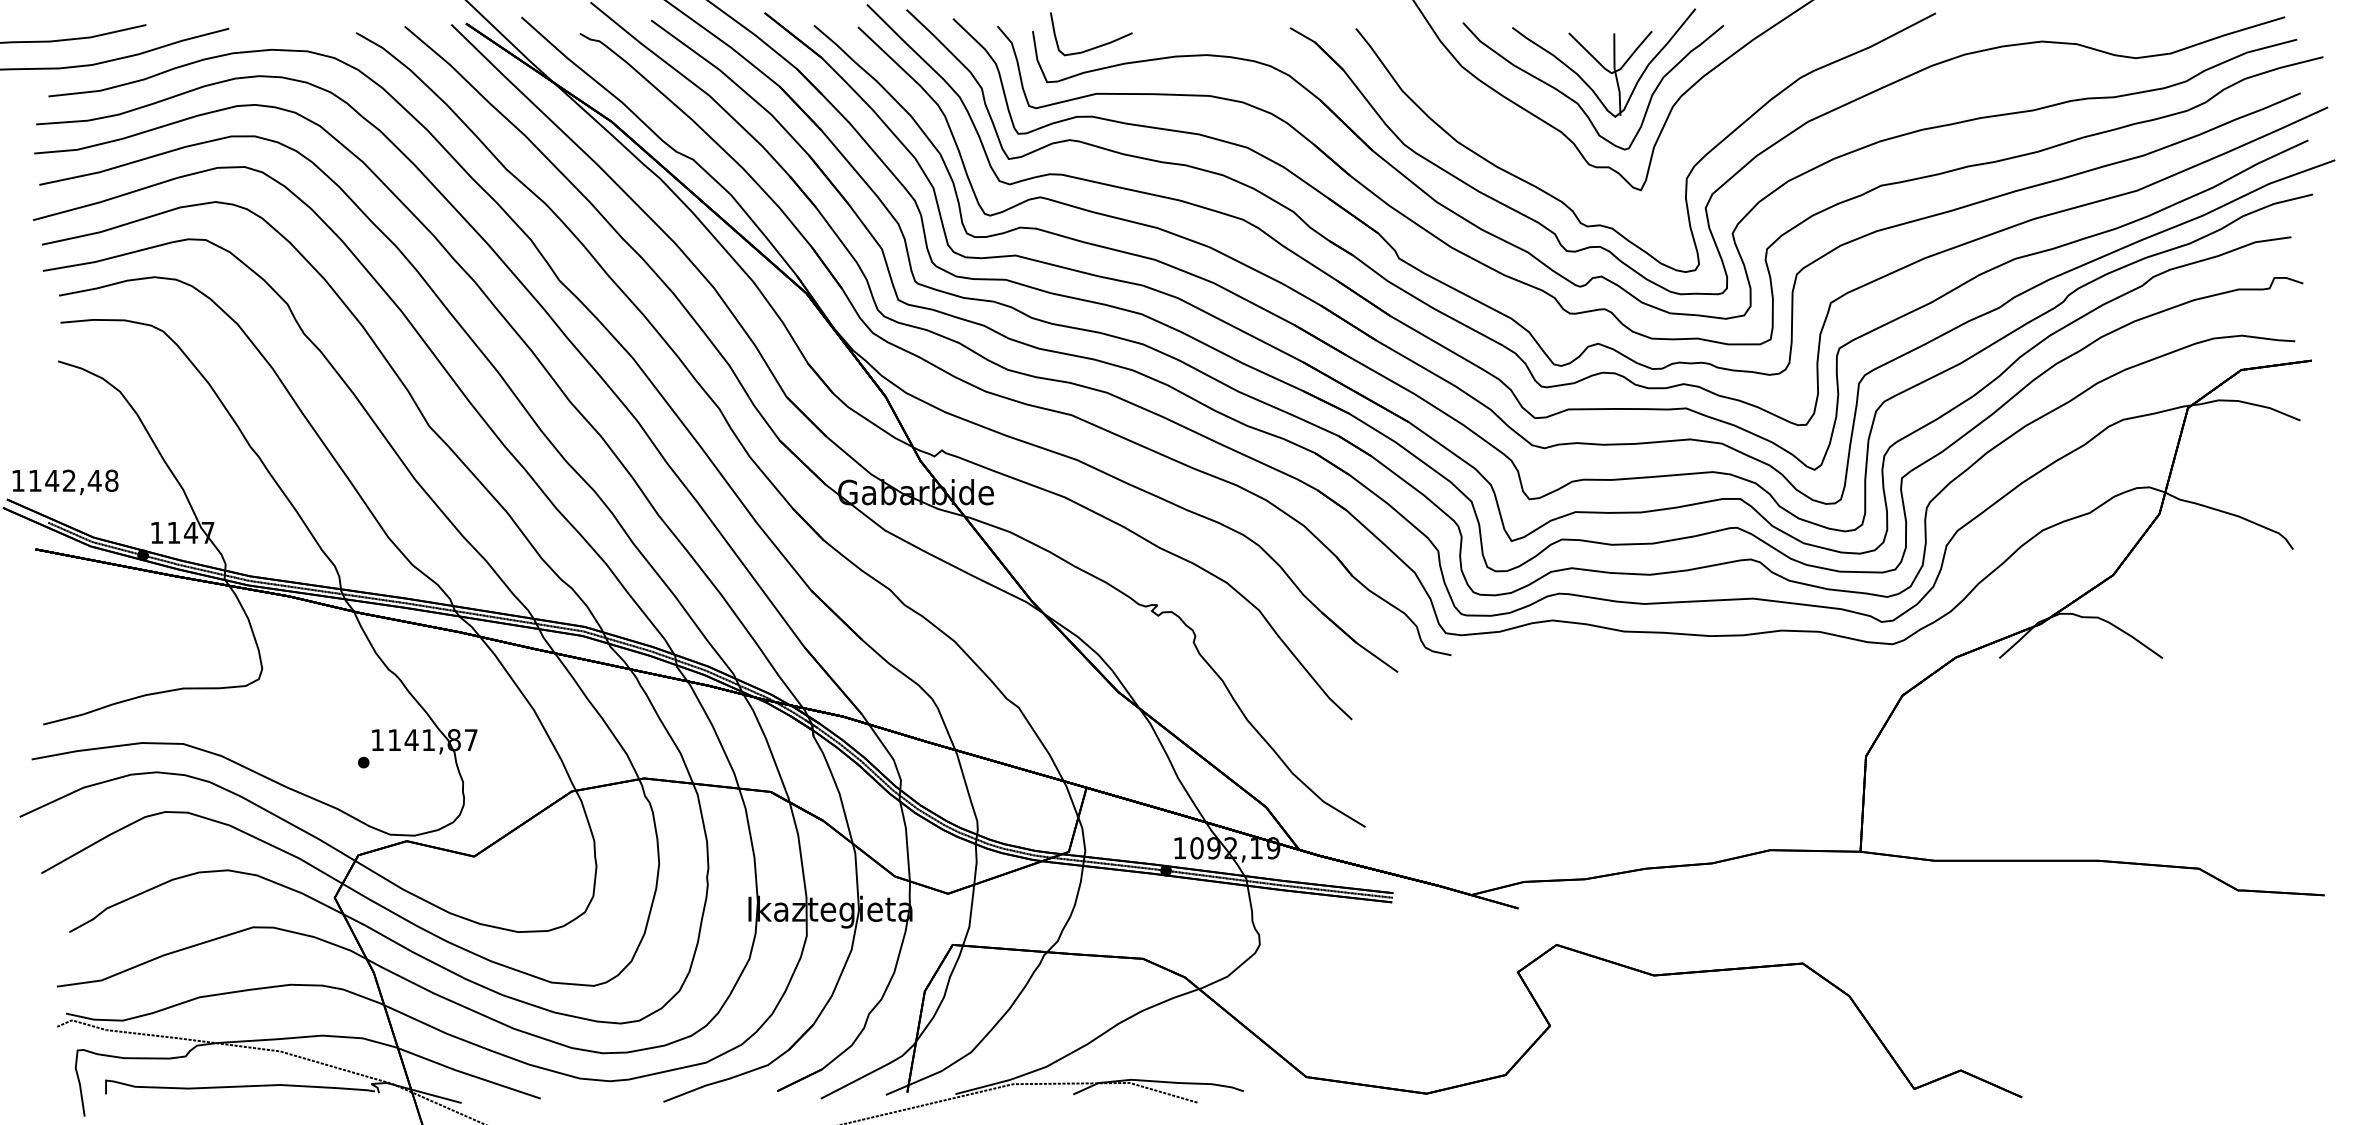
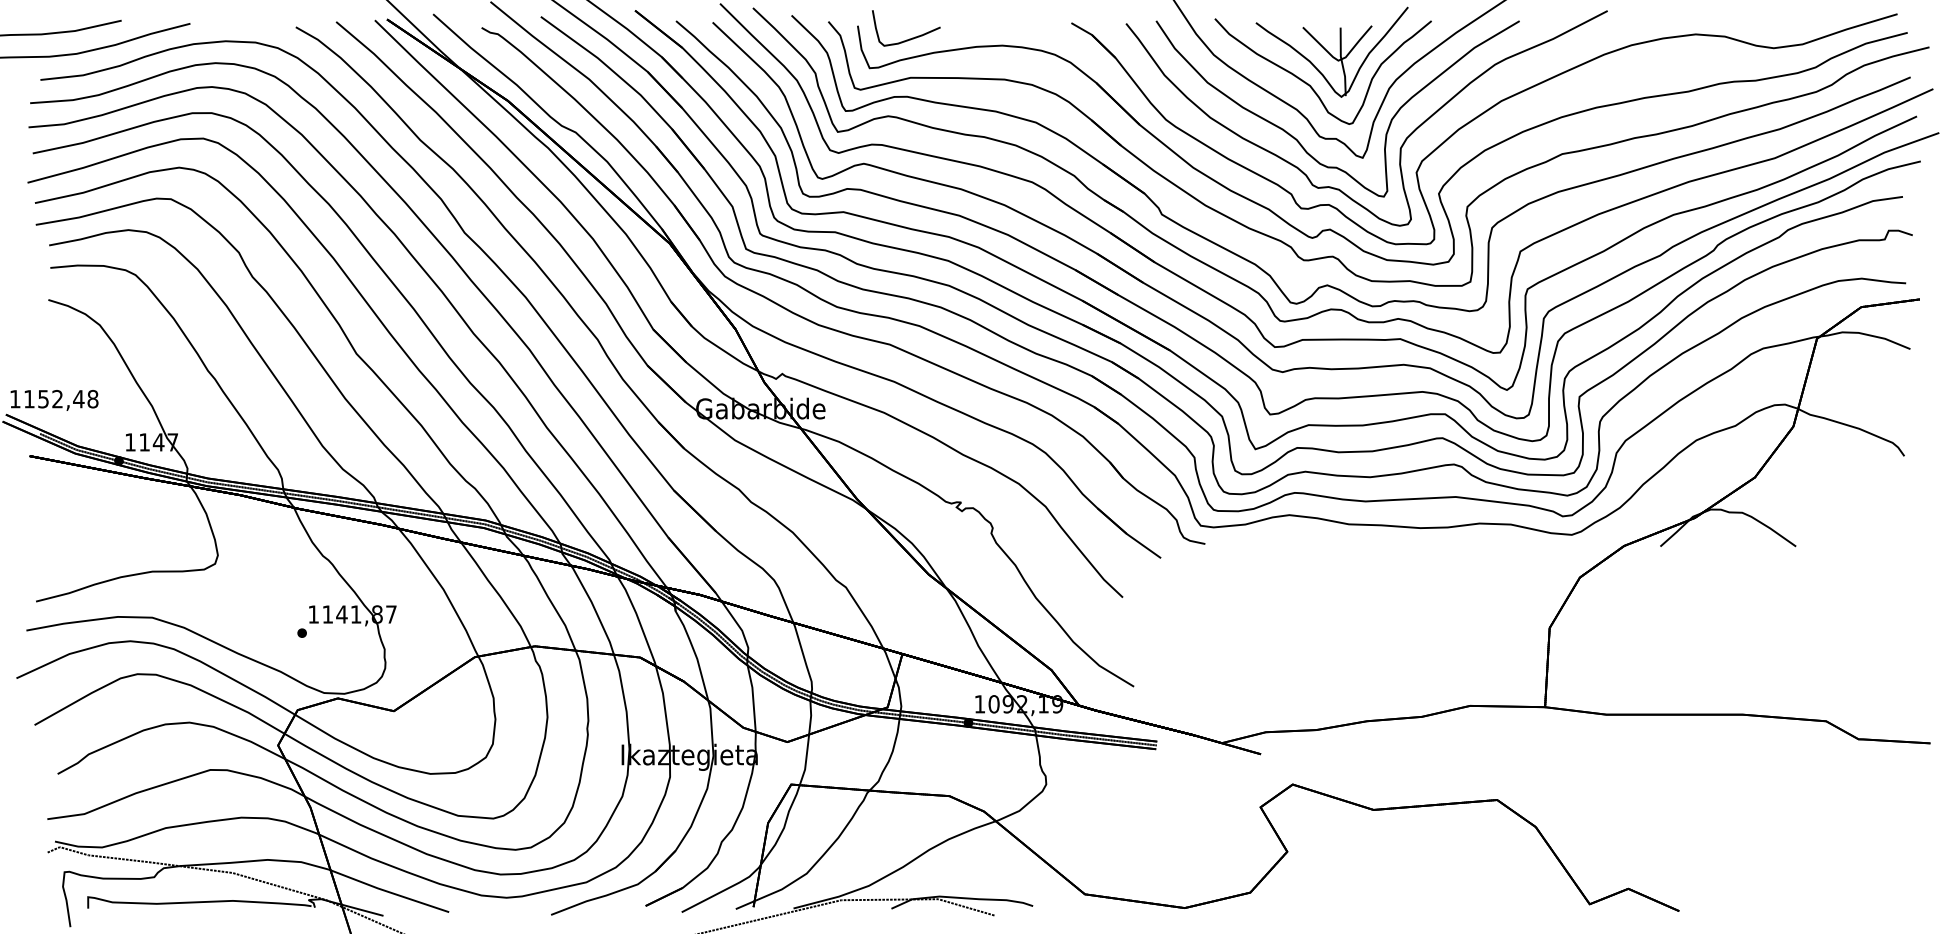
part: (1564, 170) -> (1299, 141), added
text: (52, 480) -> (43, 398), 1142,48 -> 1152,48

